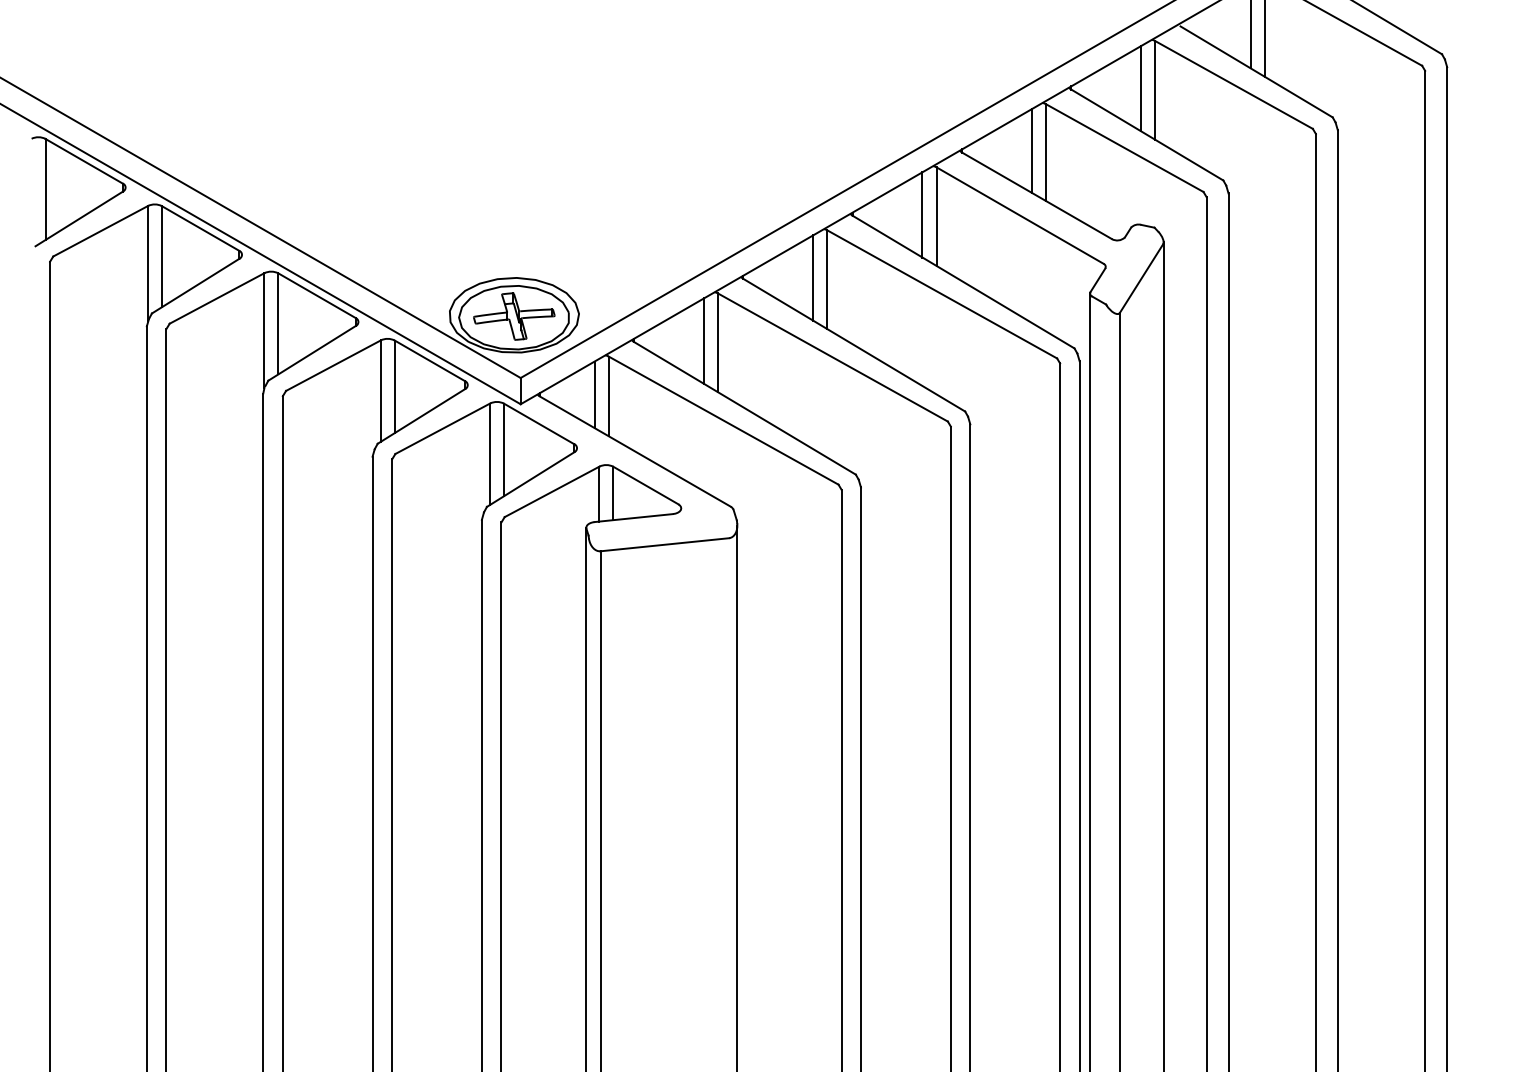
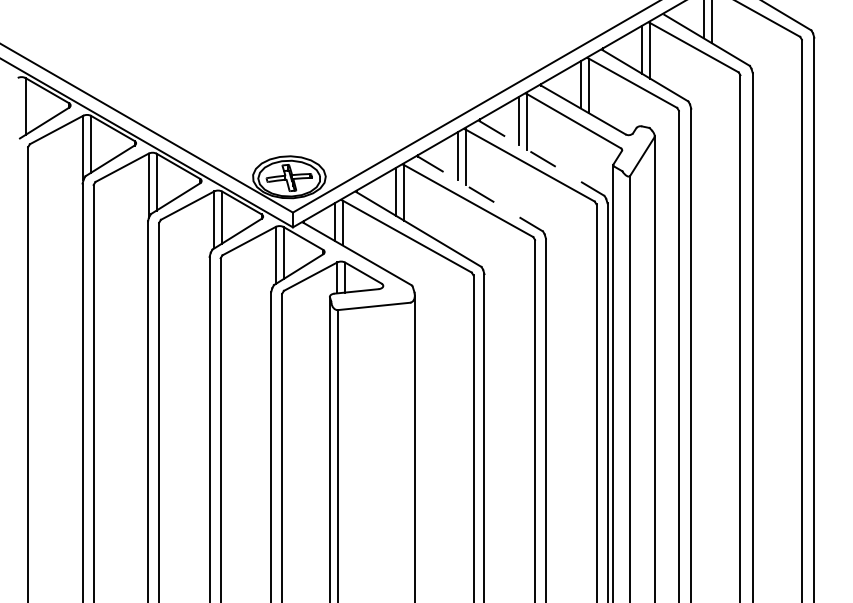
line: (964, 281) -> (542, 158), solid -> dashed
line: (853, 345) -> (480, 194), solid -> dashed

